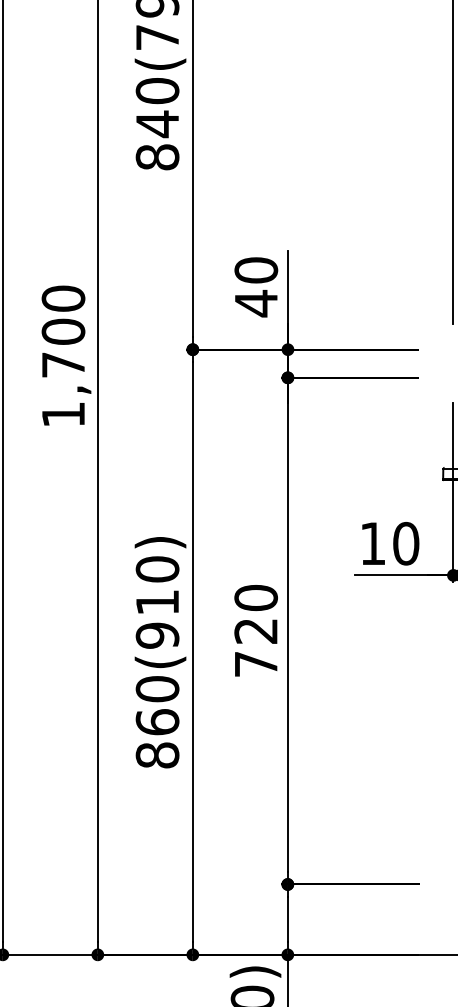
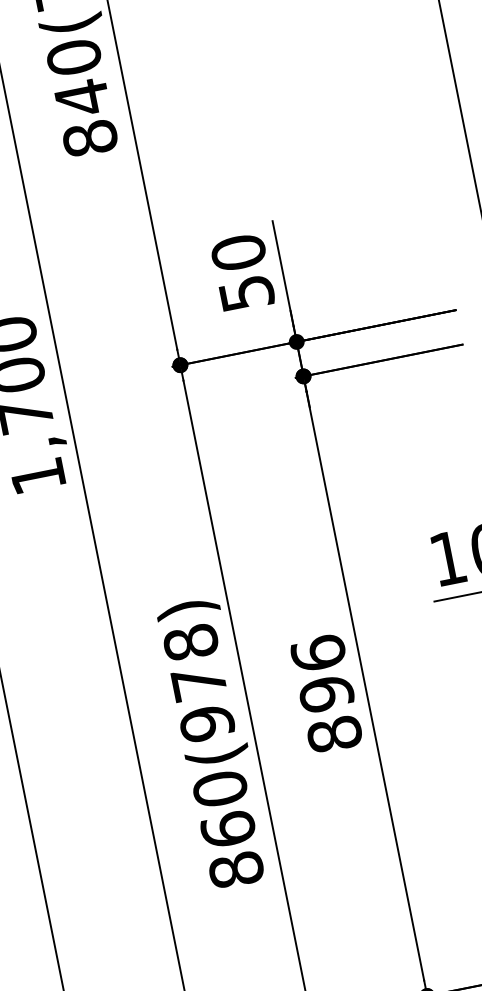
text: (256, 303) -> (246, 293), 40 -> 50
text: (157, 585) -> (194, 662), 860(910) -> 860(978)
text: (255, 630) -> (325, 693), 720 -> 896

